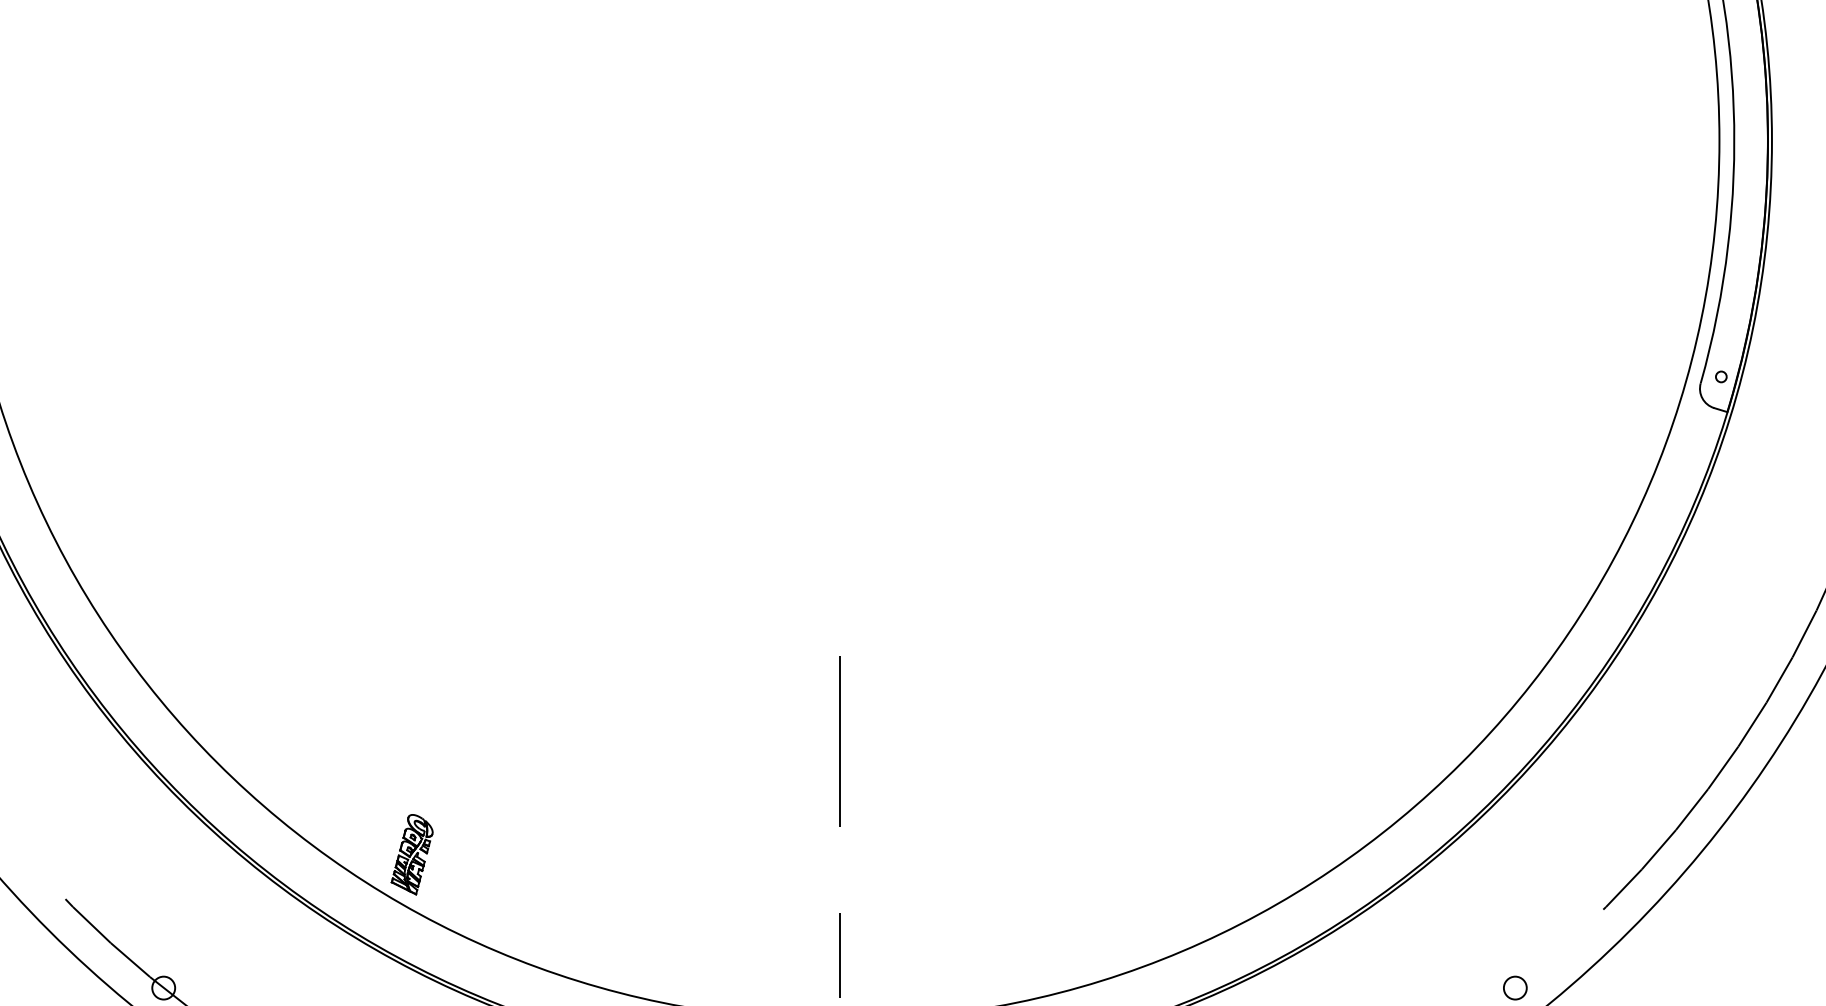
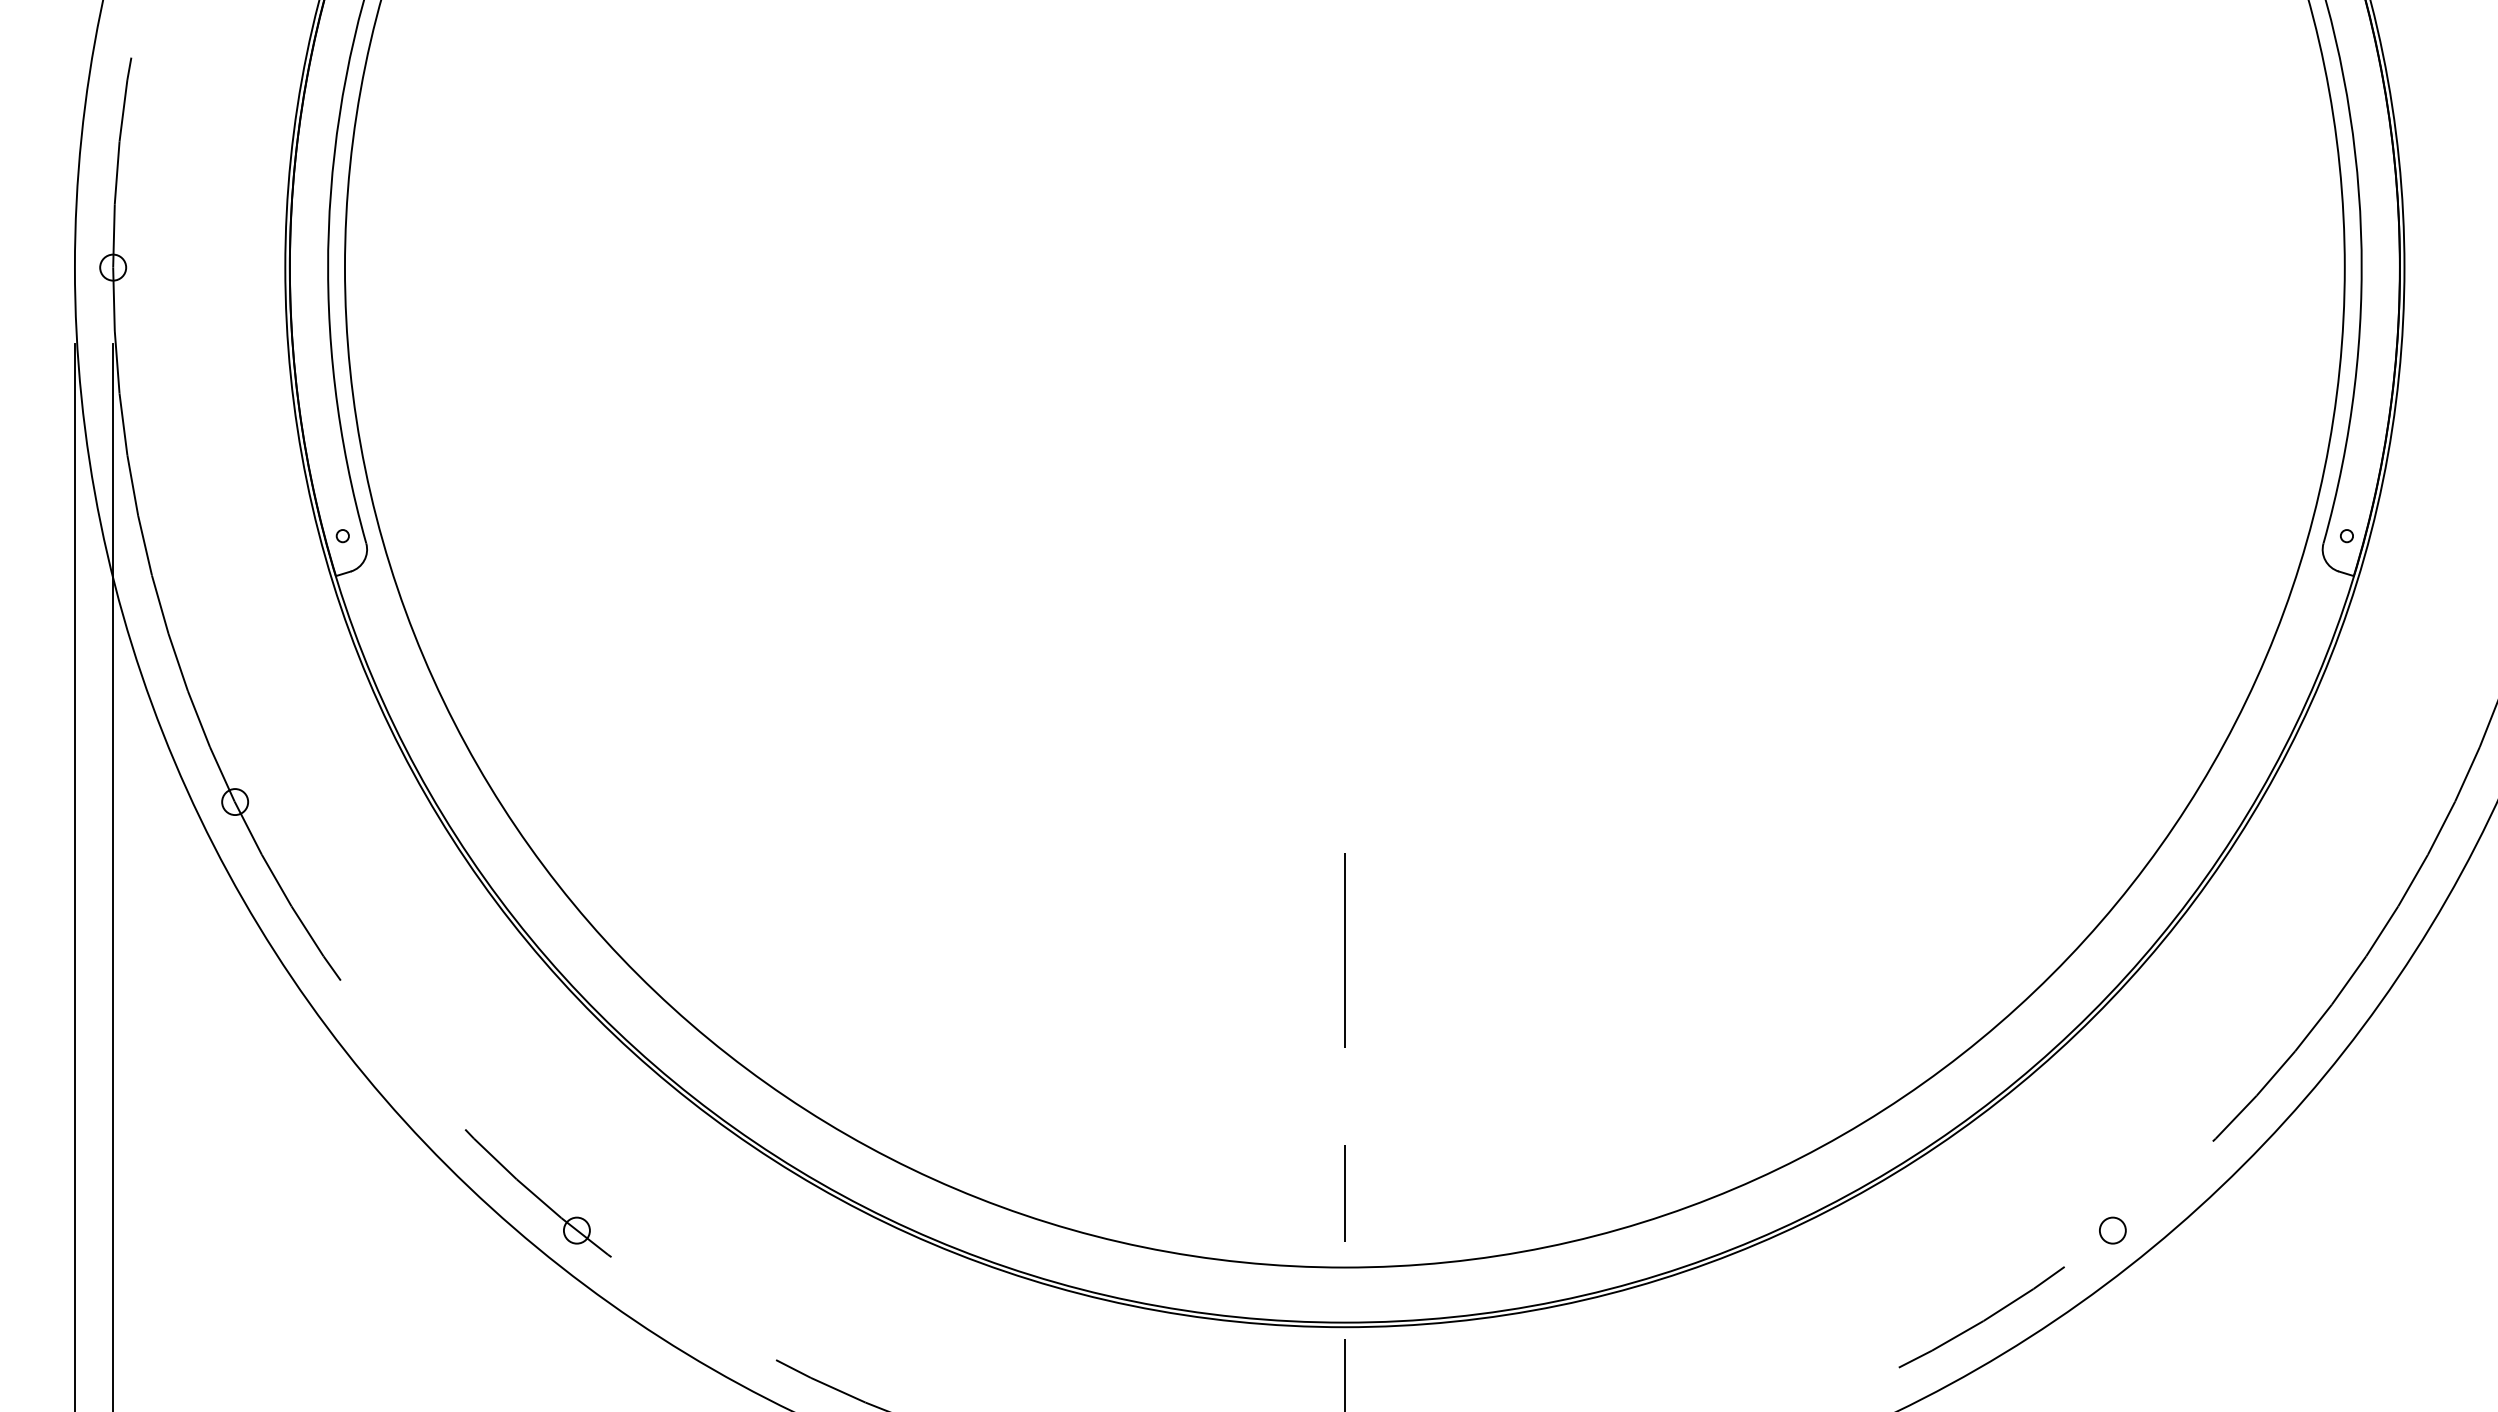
part: (412, 855) -> (859, 1079), removed

